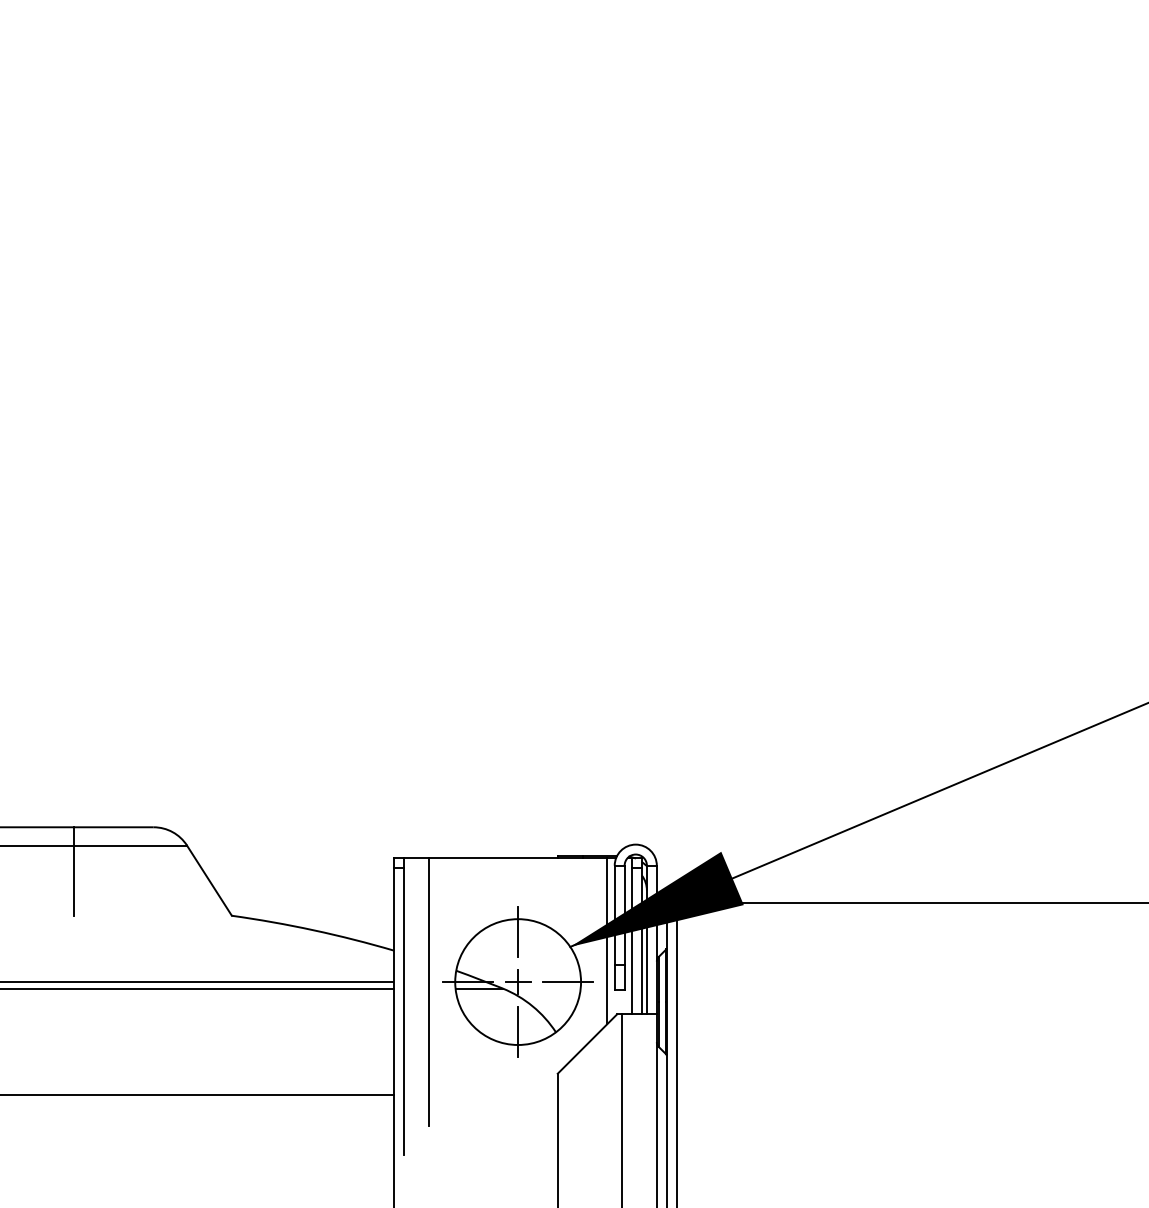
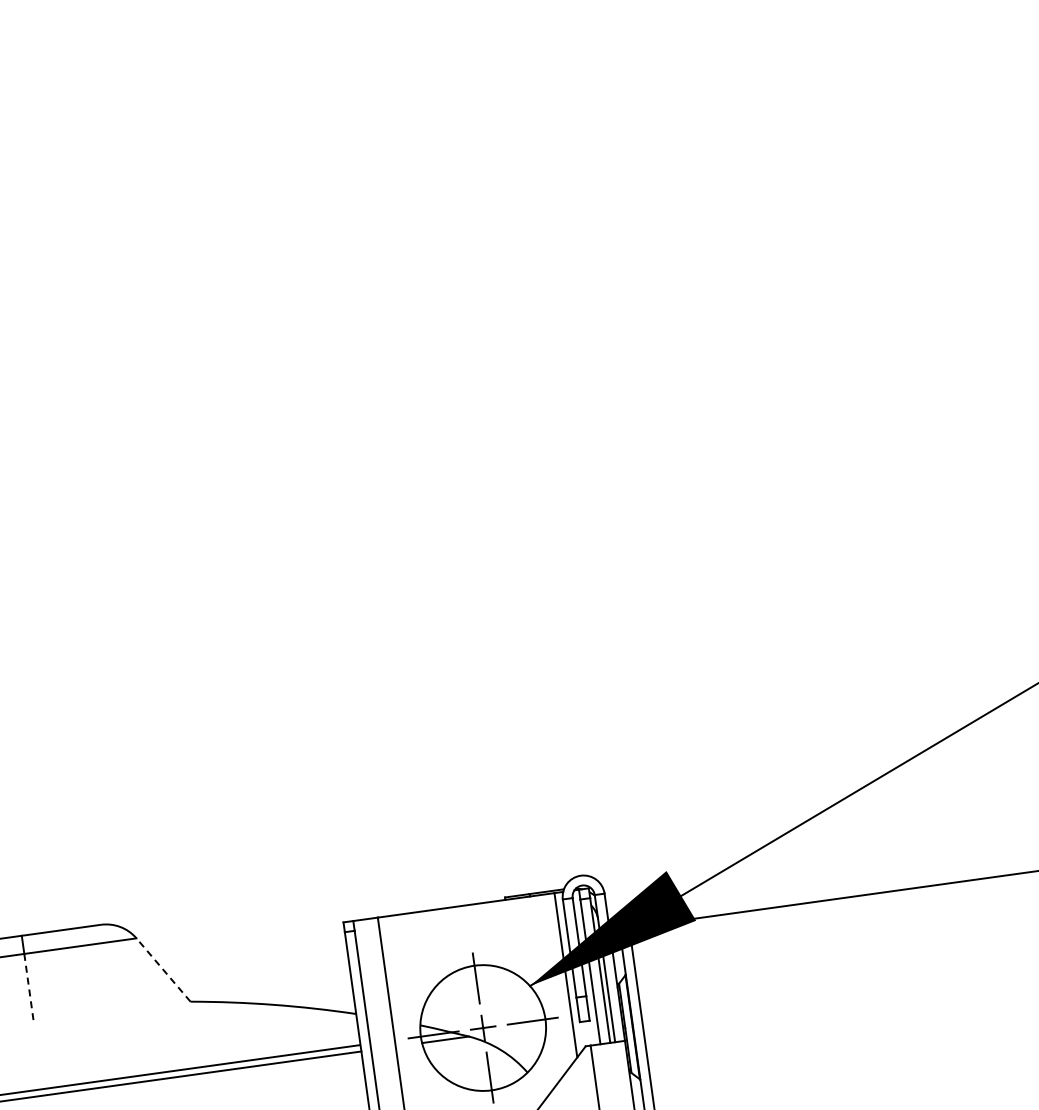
line: (209, 880) -> (163, 969), solid -> dashed
line: (73, 881) -> (28, 989), solid -> dashed

